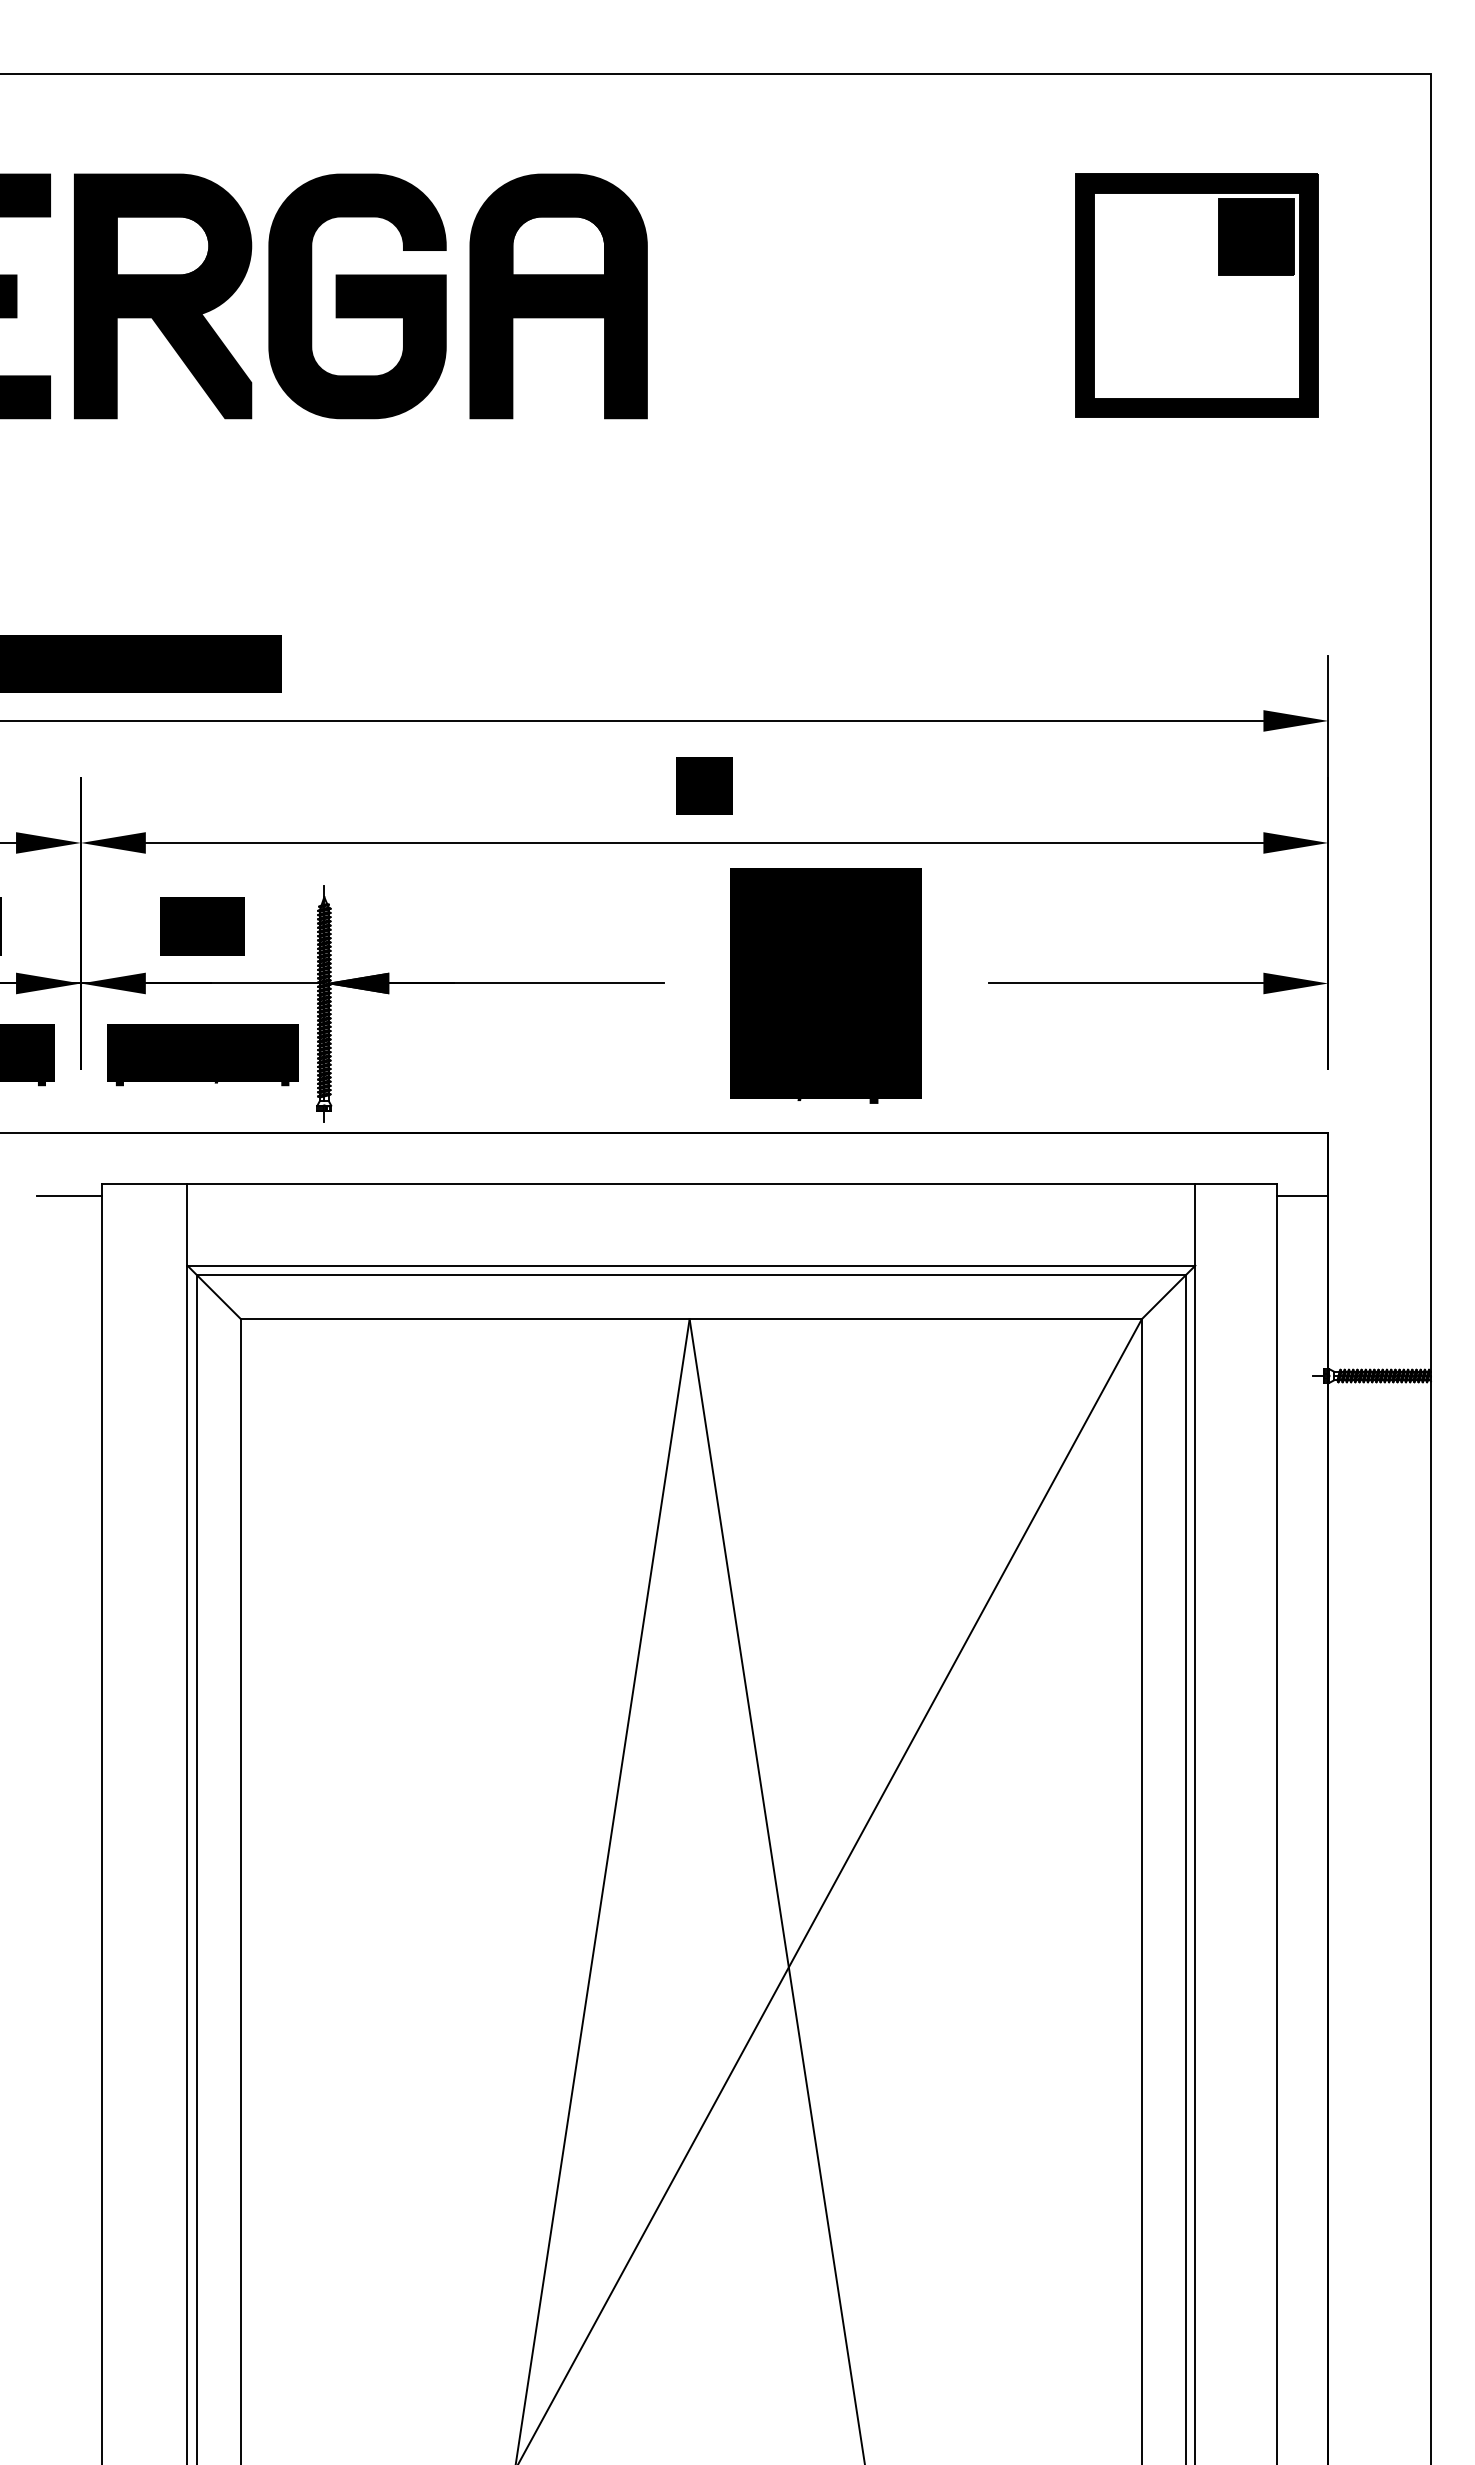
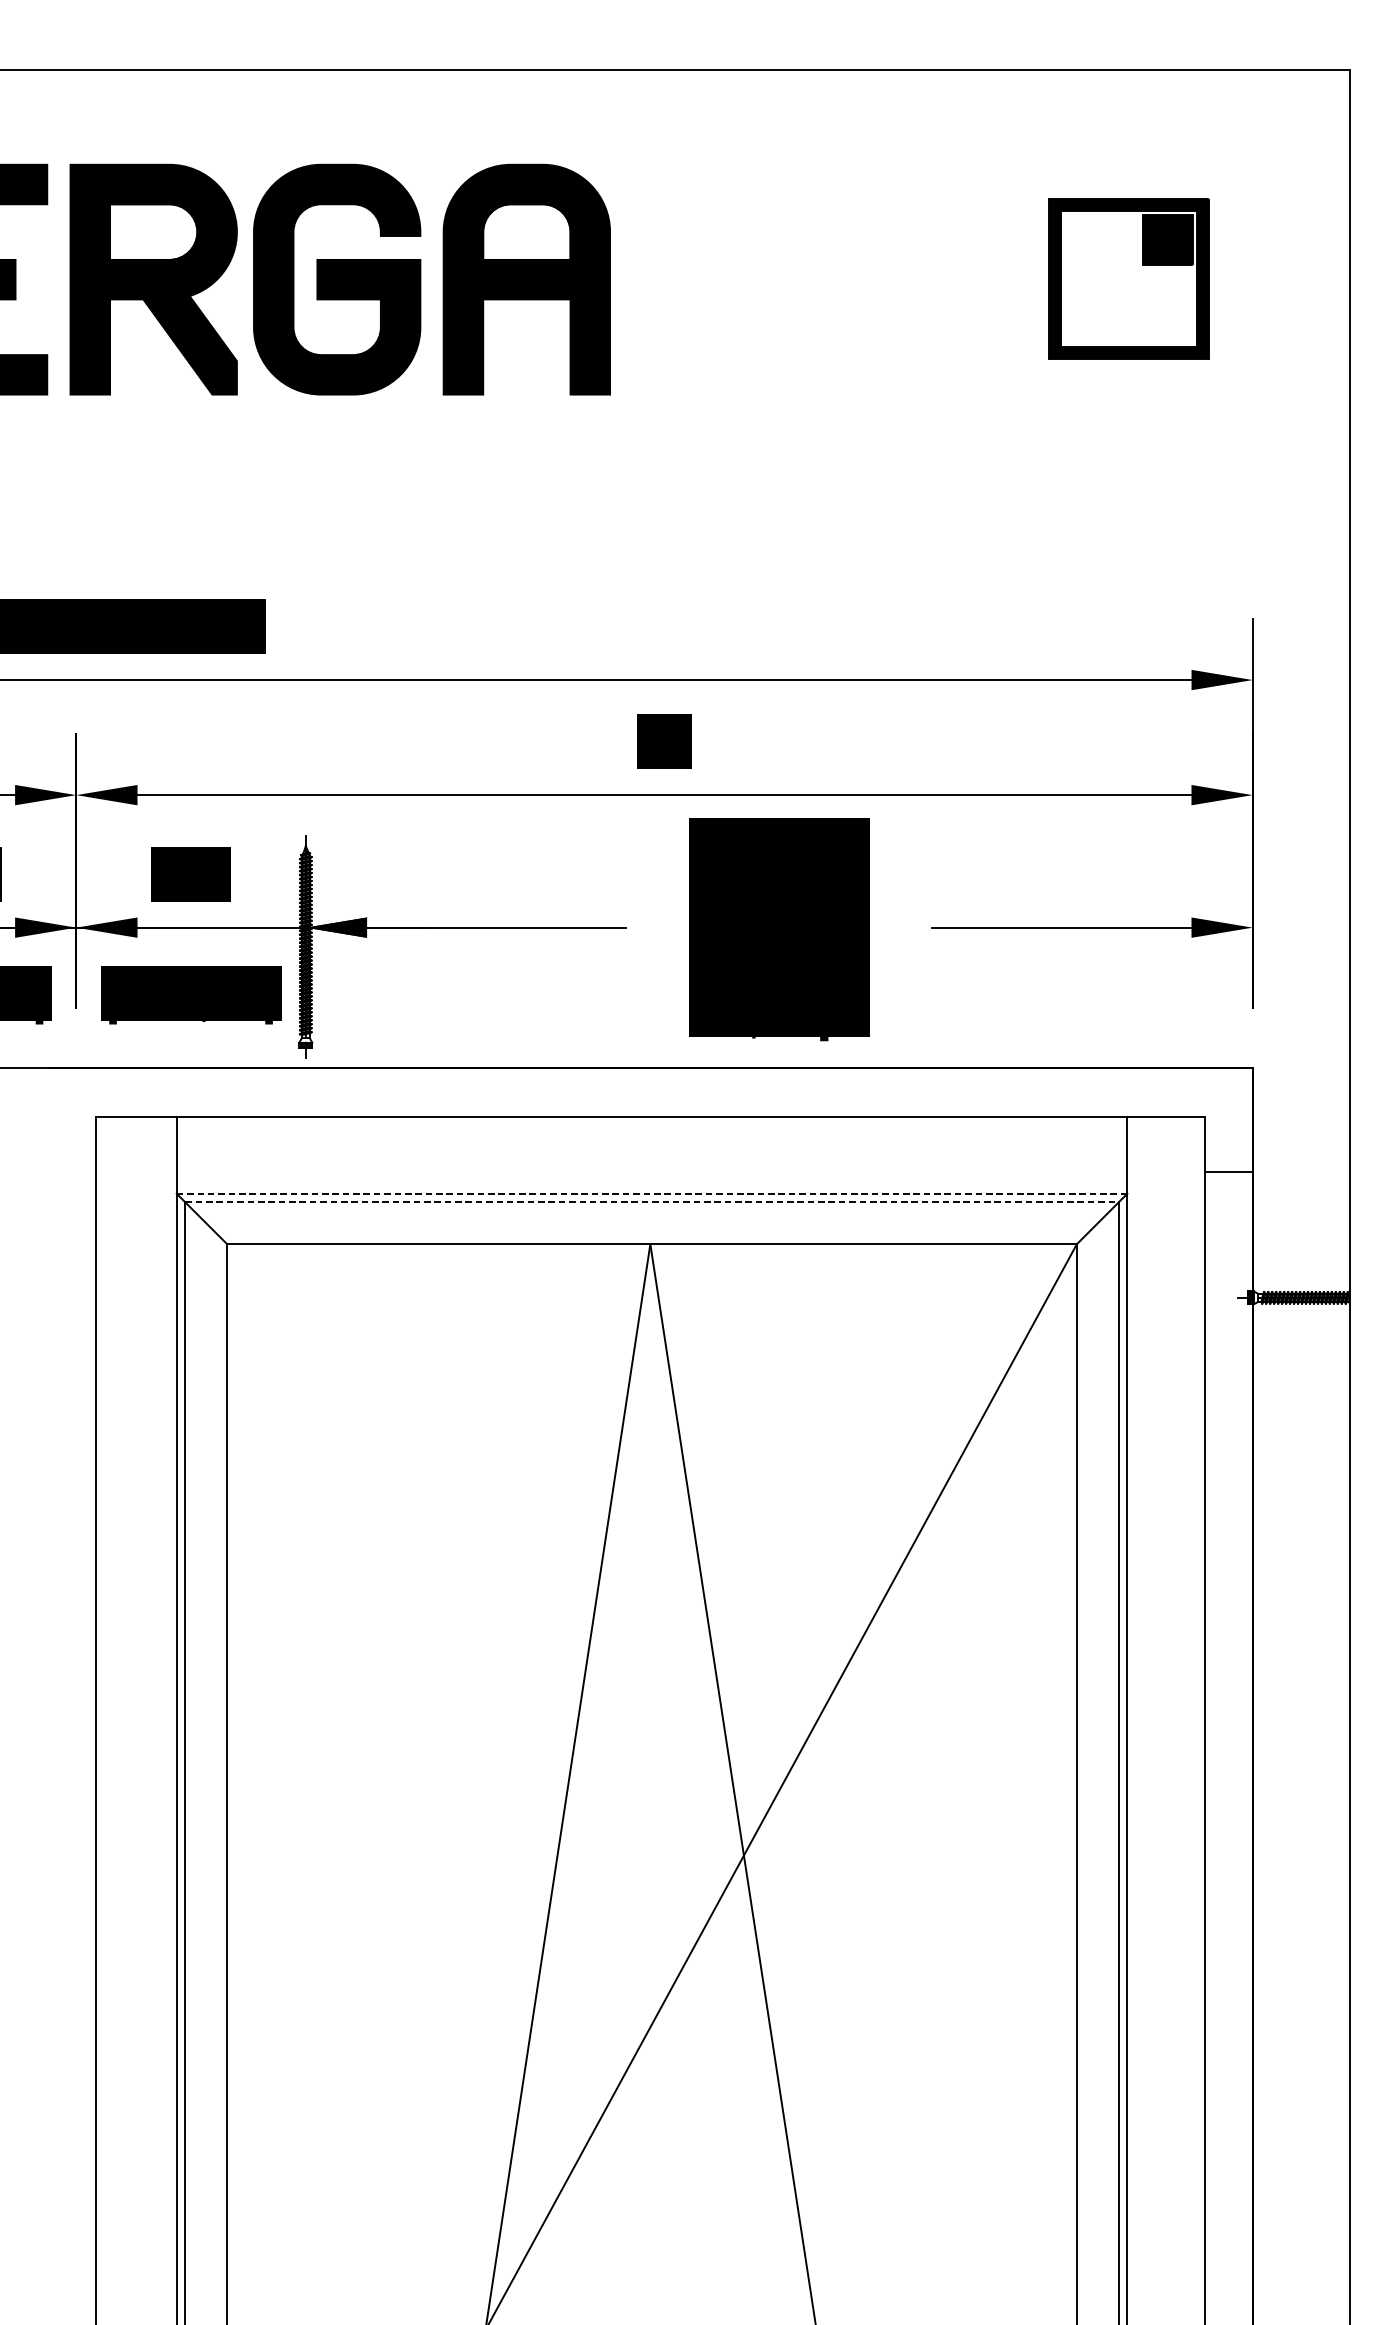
part: (1196, 295) -> (1128, 278), size x0.7
line: (69, 1195) -> (65, 1127), removed
line: (1302, 1195) -> (1228, 1171), moved
line: (691, 1265) -> (652, 1193), solid -> dashed
line: (691, 1274) -> (652, 1202), solid -> dashed

